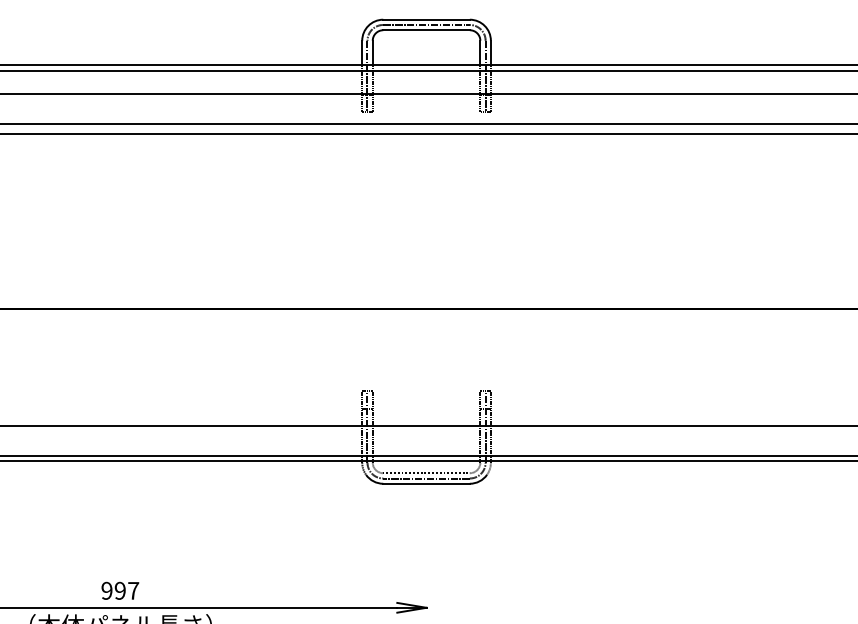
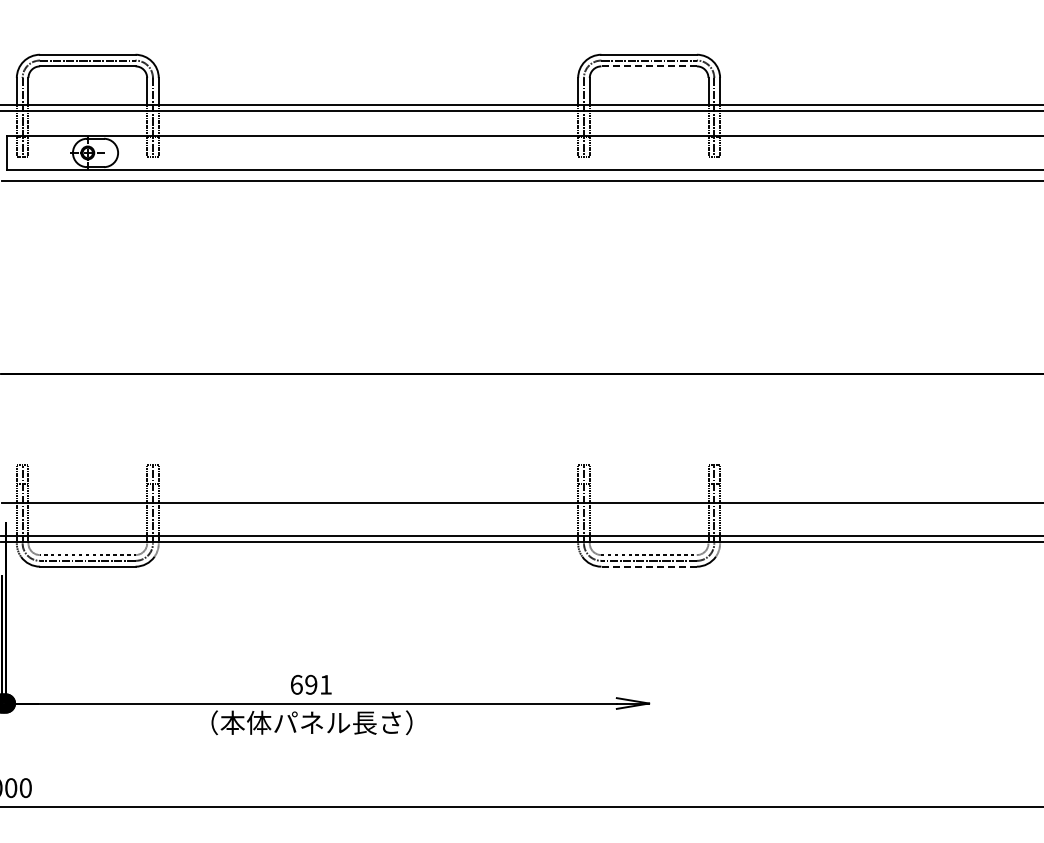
line: (426, 30) -> (649, 66), solid -> dashed
line: (426, 483) -> (649, 566), solid -> dashed
text: (120, 590) -> (311, 684), 997 -> 691

